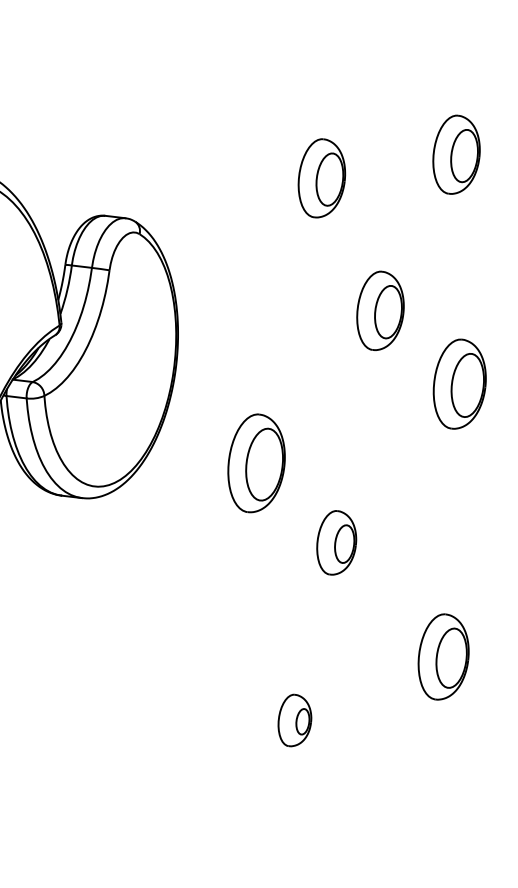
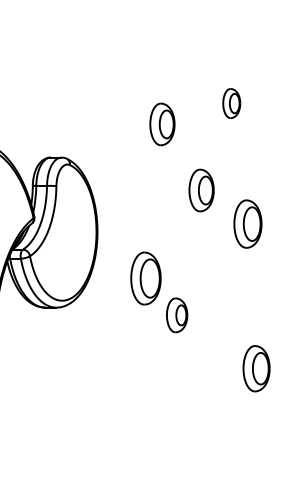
part: (455, 154) -> (231, 103), size x0.7
part: (337, 543) -> (177, 315), moved
part: (293, 720) -> (181, 411), removed

